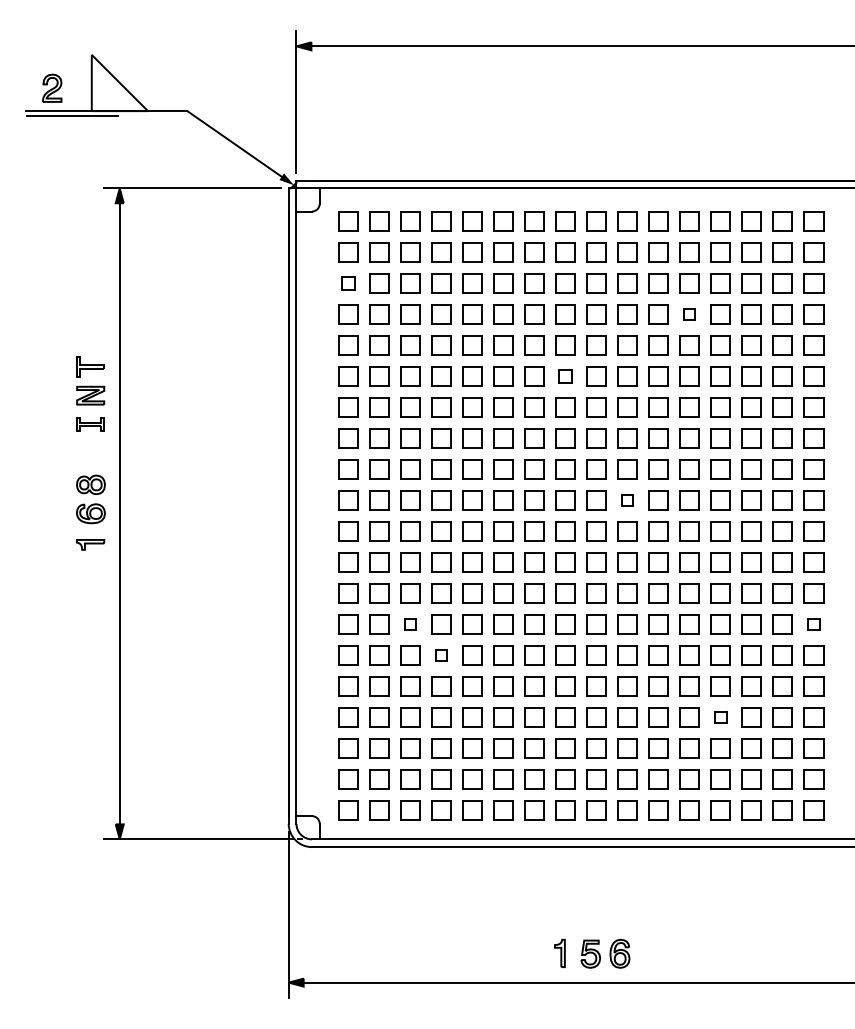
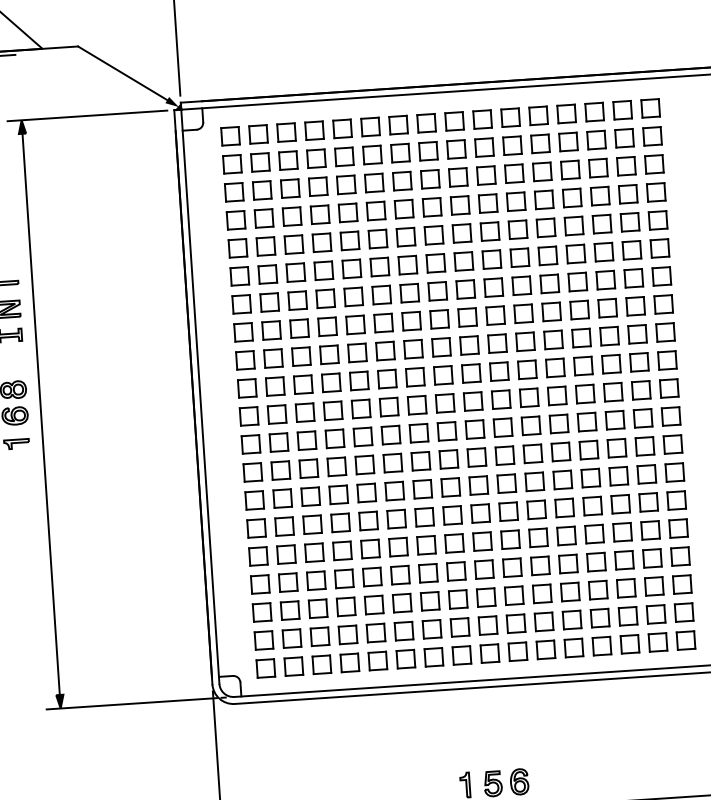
part: (348, 283) -> (234, 192), size x1.43
part: (689, 314) -> (543, 200), size x1.67
part: (565, 376) -> (435, 263), size x1.43
part: (627, 500) -> (499, 371), size x1.67
part: (410, 624) -> (310, 496), size x1.67
part: (813, 624) -> (674, 472), size x1.67
part: (441, 655) -> (340, 523), size x1.67
part: (720, 717) -> (596, 562), size x1.67

